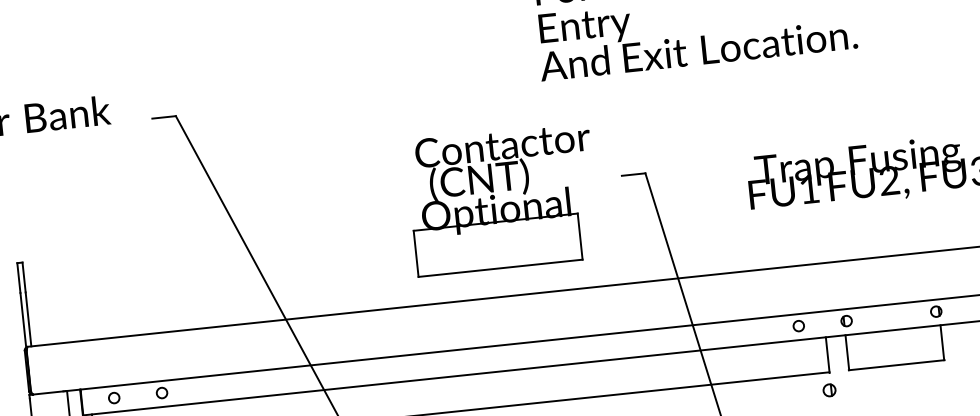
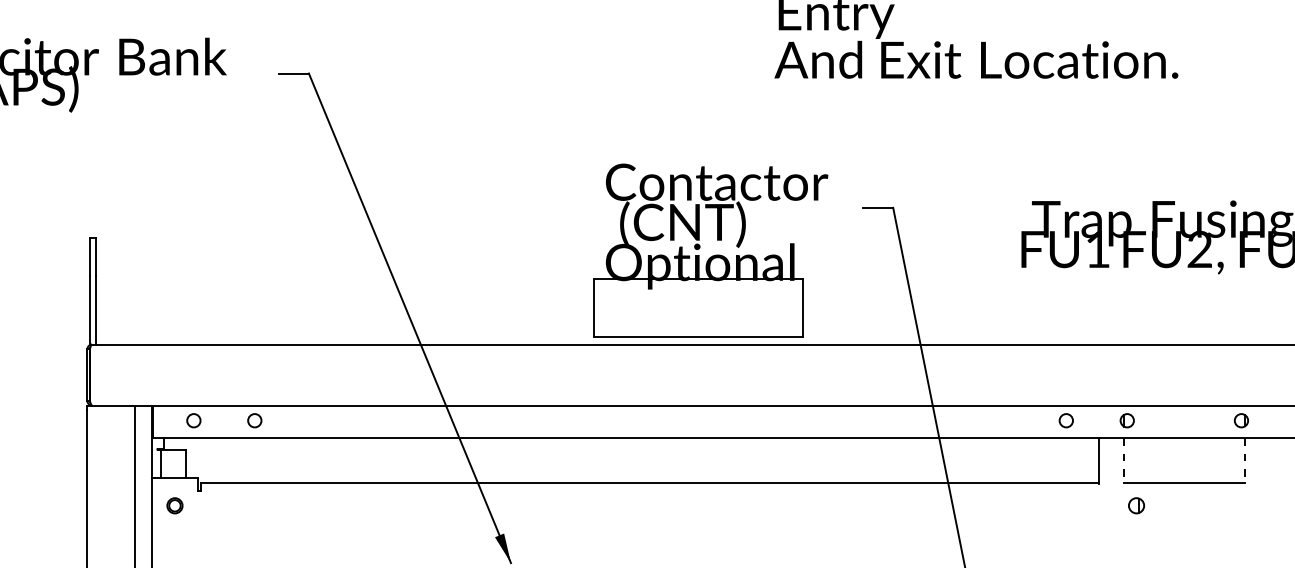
part: (503, 199) -> (710, 250), moved
line: (942, 343) -> (1245, 461), solid -> dashed
line: (847, 353) -> (1123, 461), solid -> dashed
part: (829, 390) -> (1136, 505), moved

